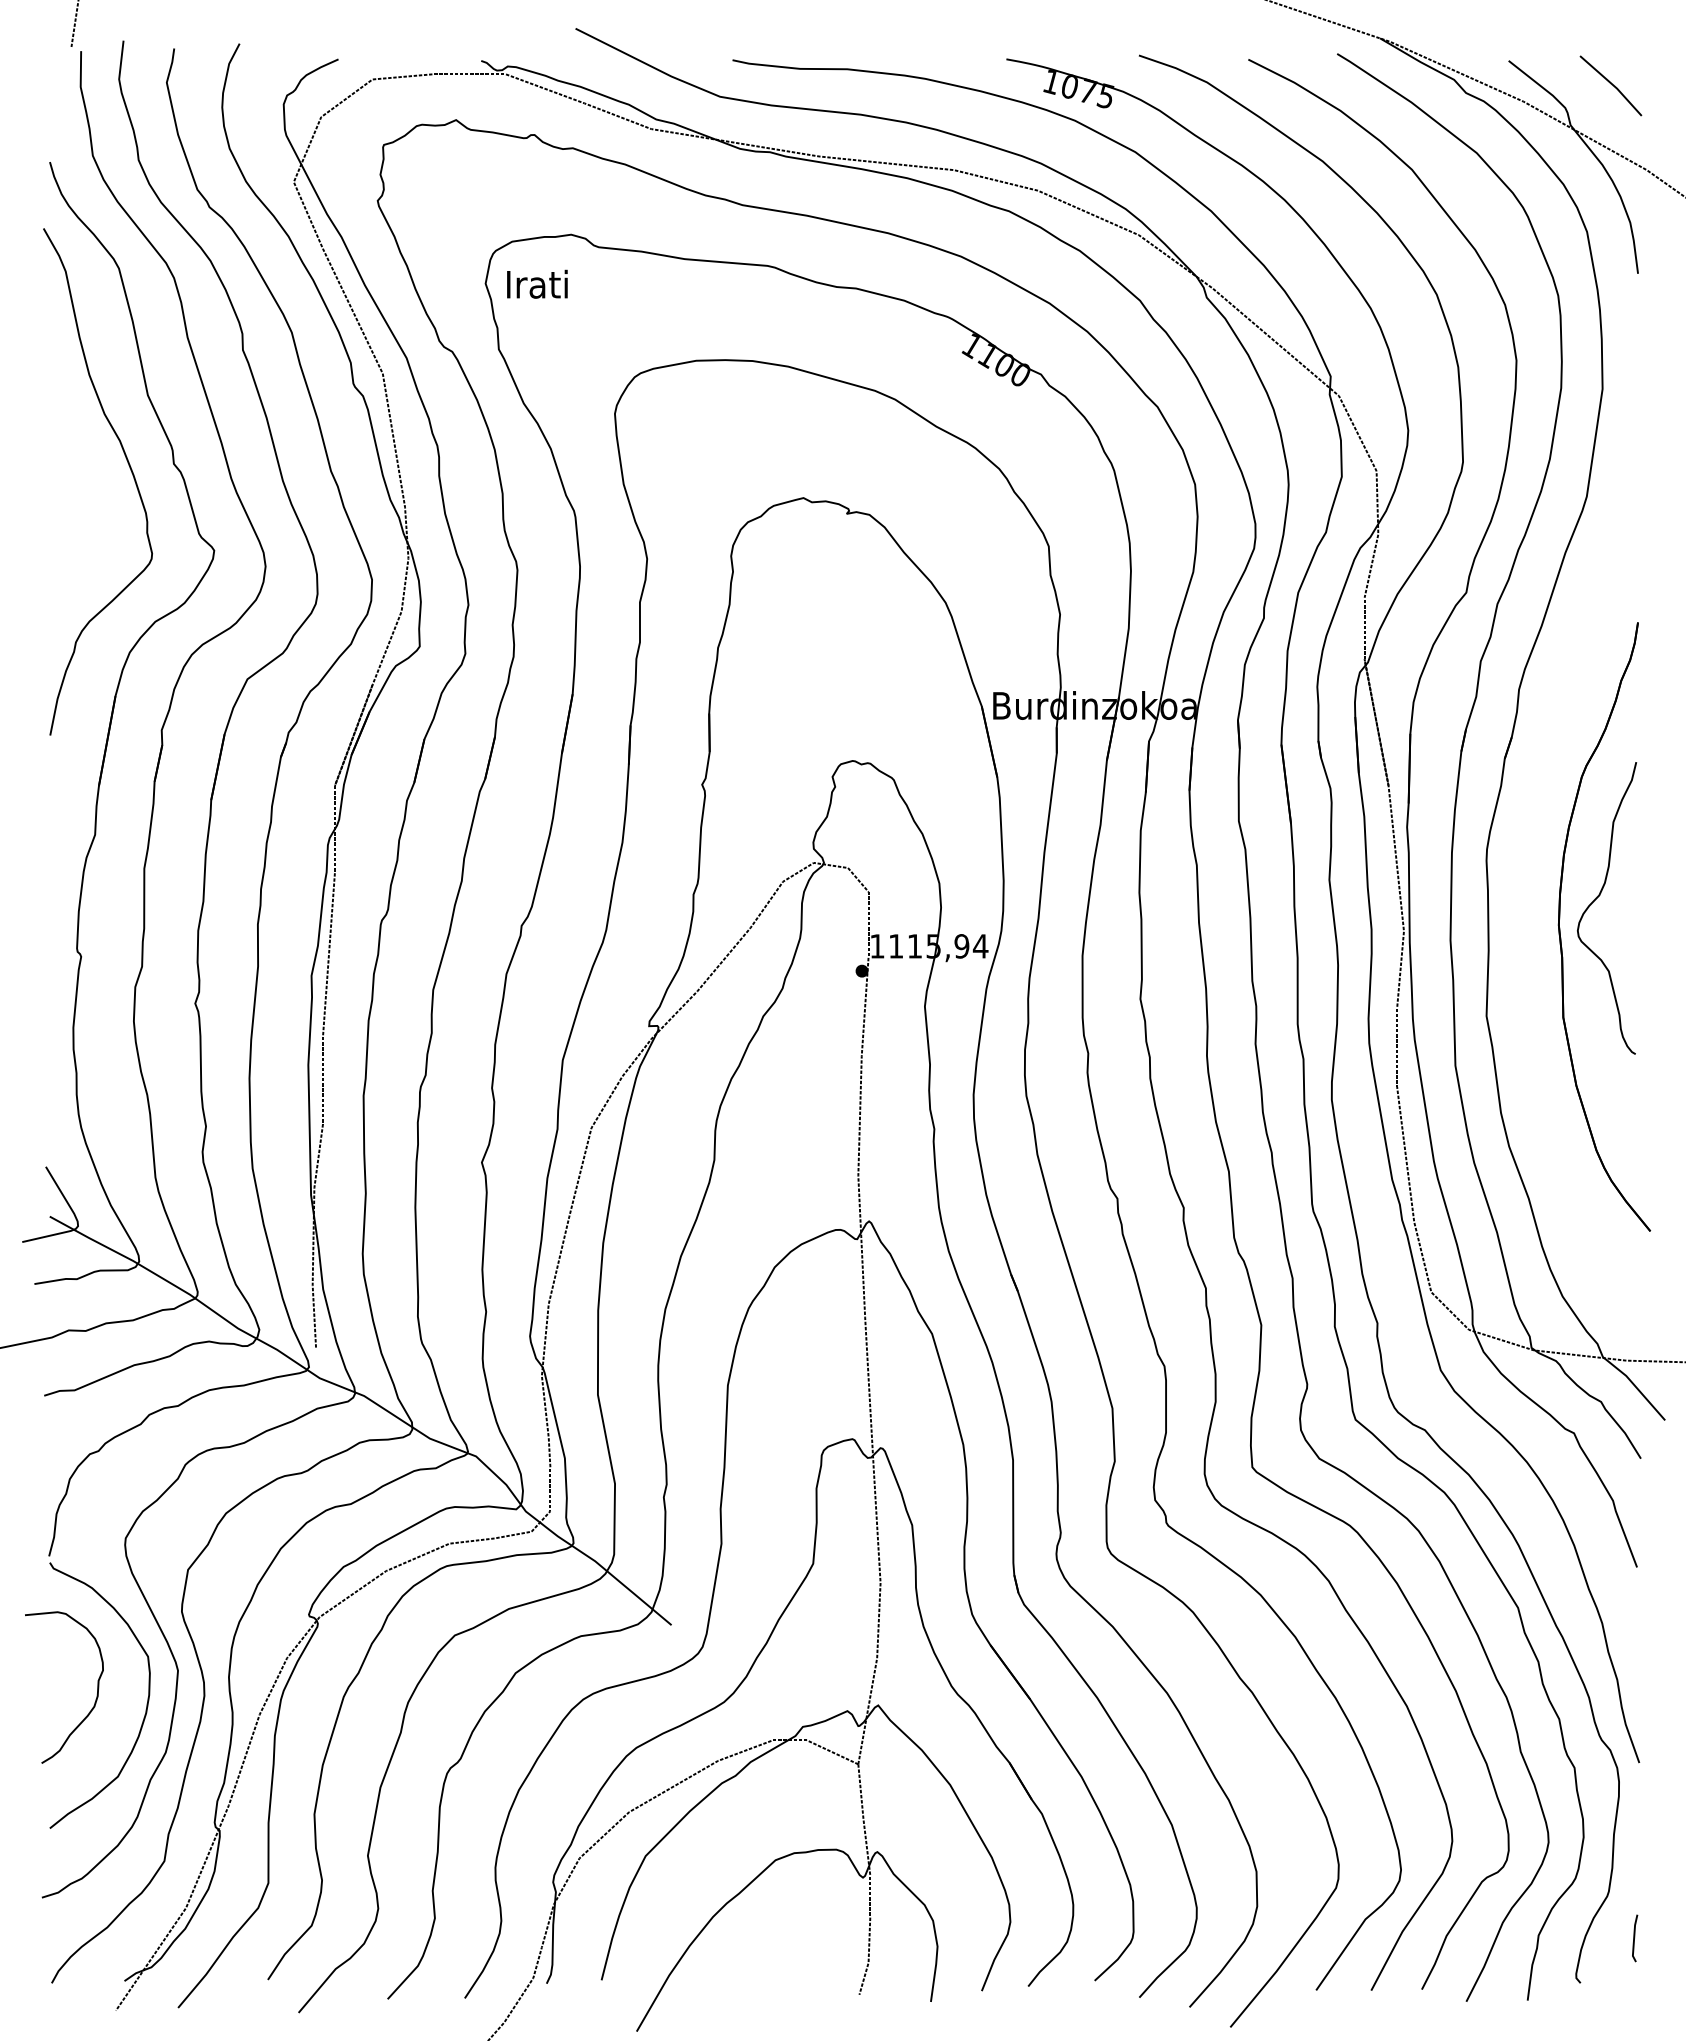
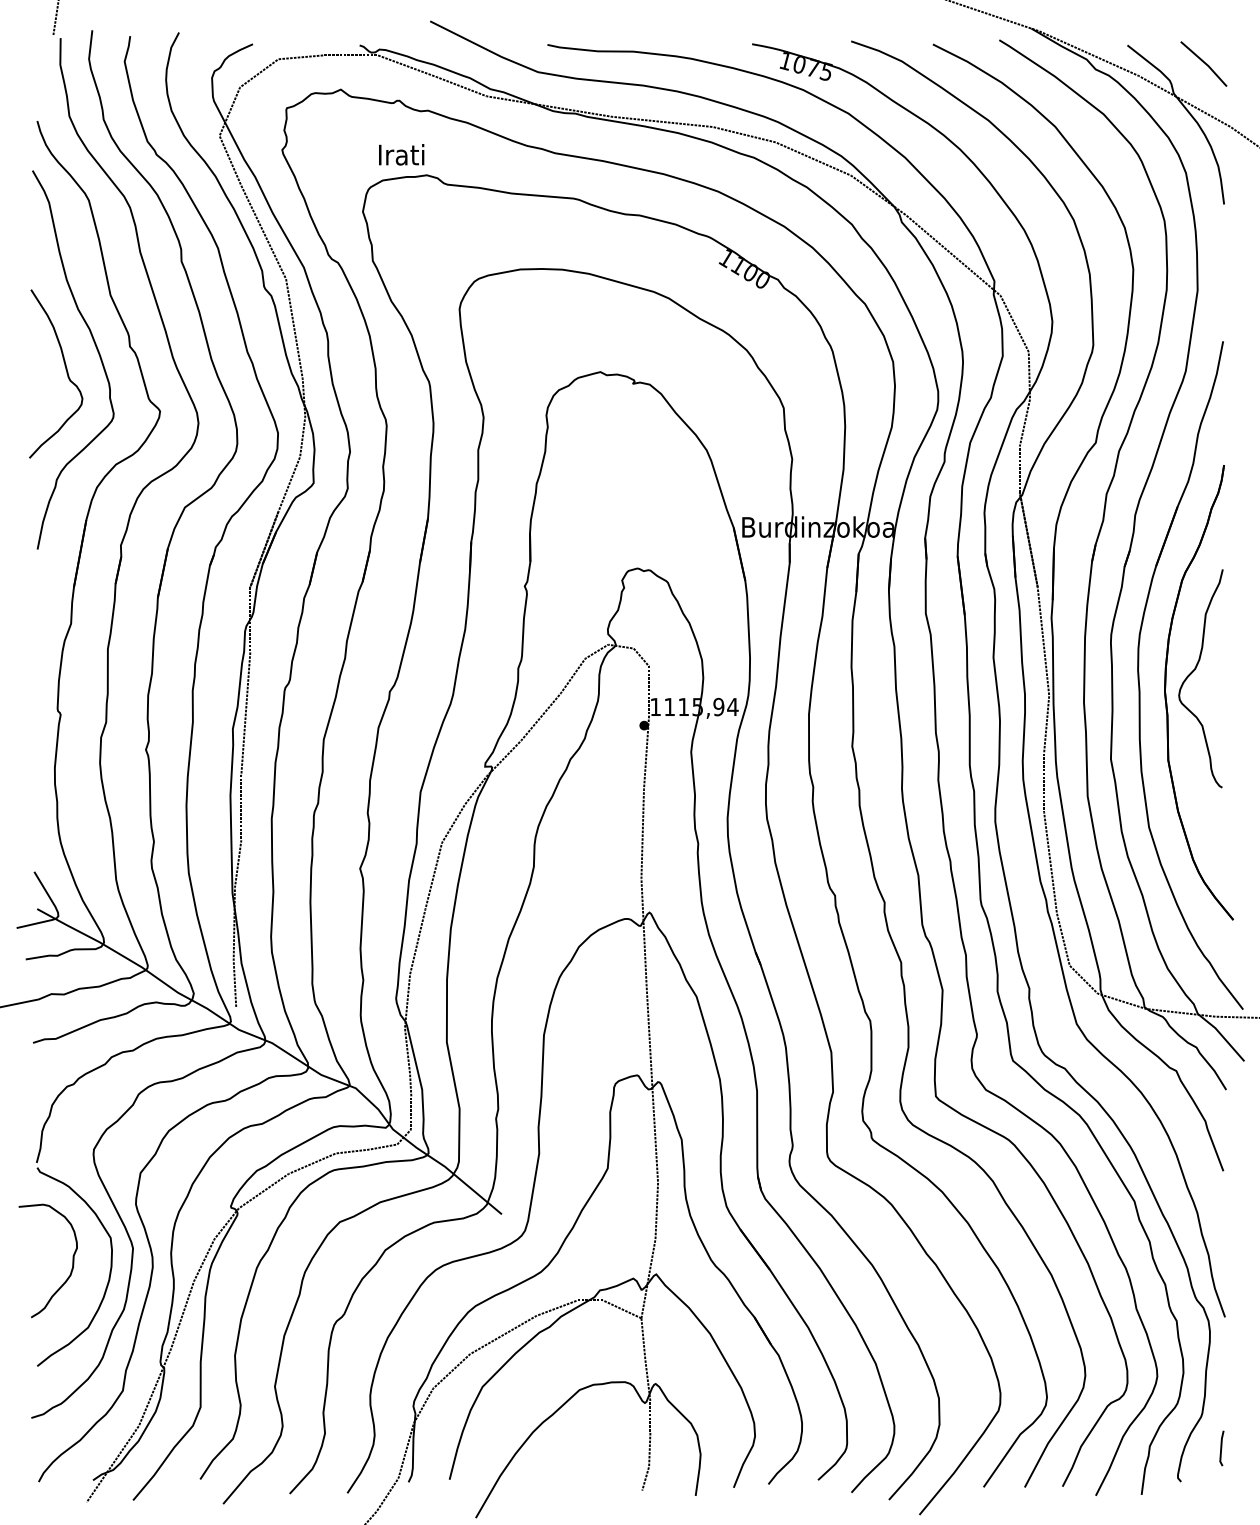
text: (537, 283) -> (401, 154), moved
curve: (88, 496) -> (66, 370), added
part: (1524, 903) -> (1139, 675), added

